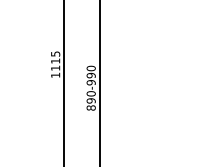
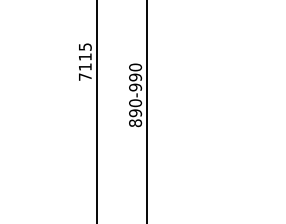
text: (55, 74) -> (85, 75), 1115 -> 7115

